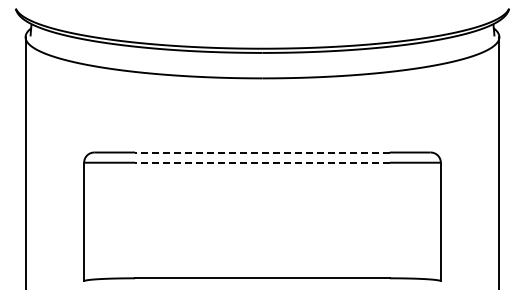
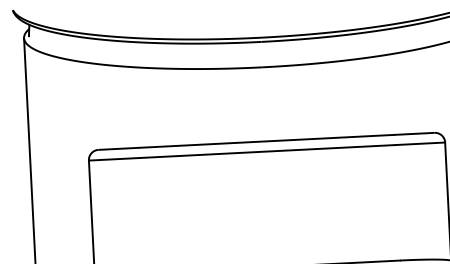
line: (262, 152) -> (266, 141), dashed -> solid
line: (262, 162) -> (267, 151), dashed -> solid

